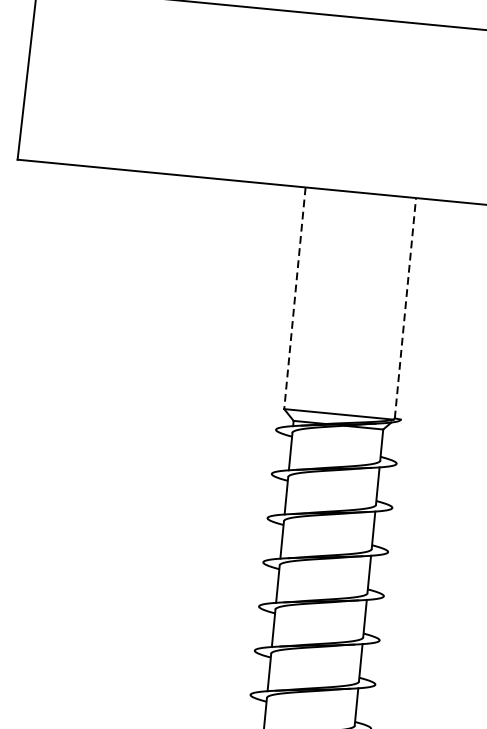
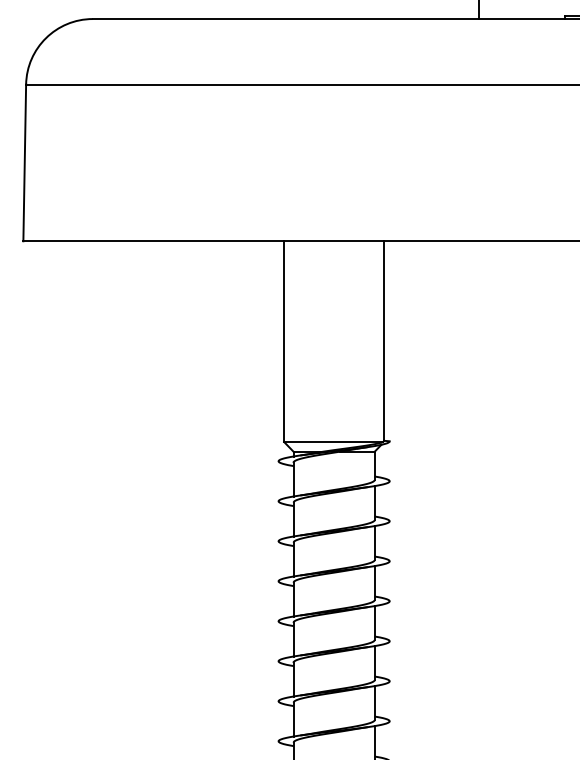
line: (295, 299) -> (284, 342), dashed -> solid
line: (405, 308) -> (384, 341), dashed -> solid

